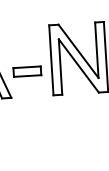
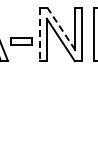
line: (78, 50) -> (61, 28), solid -> dashed
line: (51, 60) -> (40, 34), solid -> dashed

